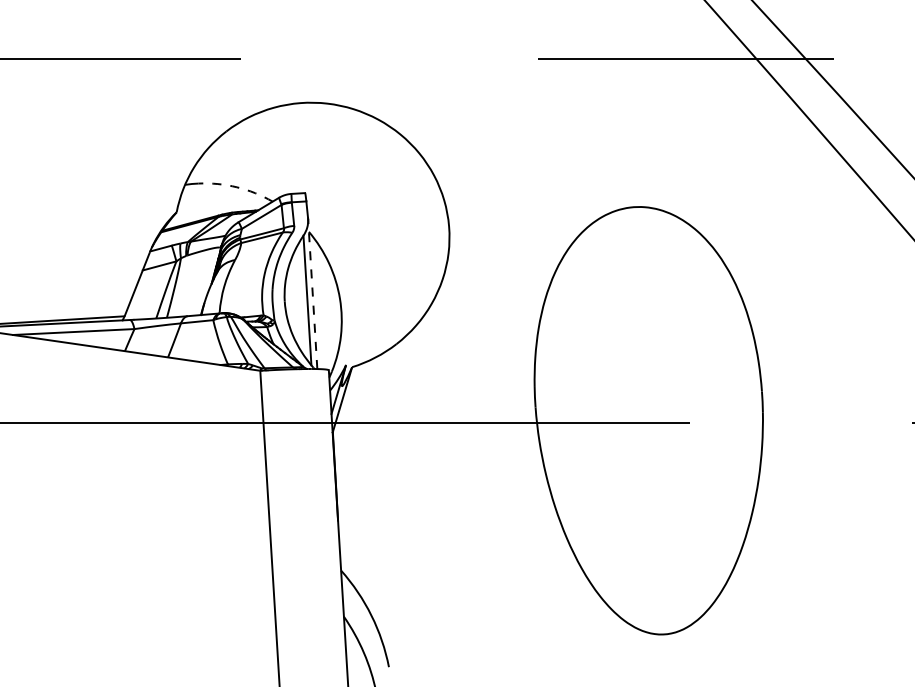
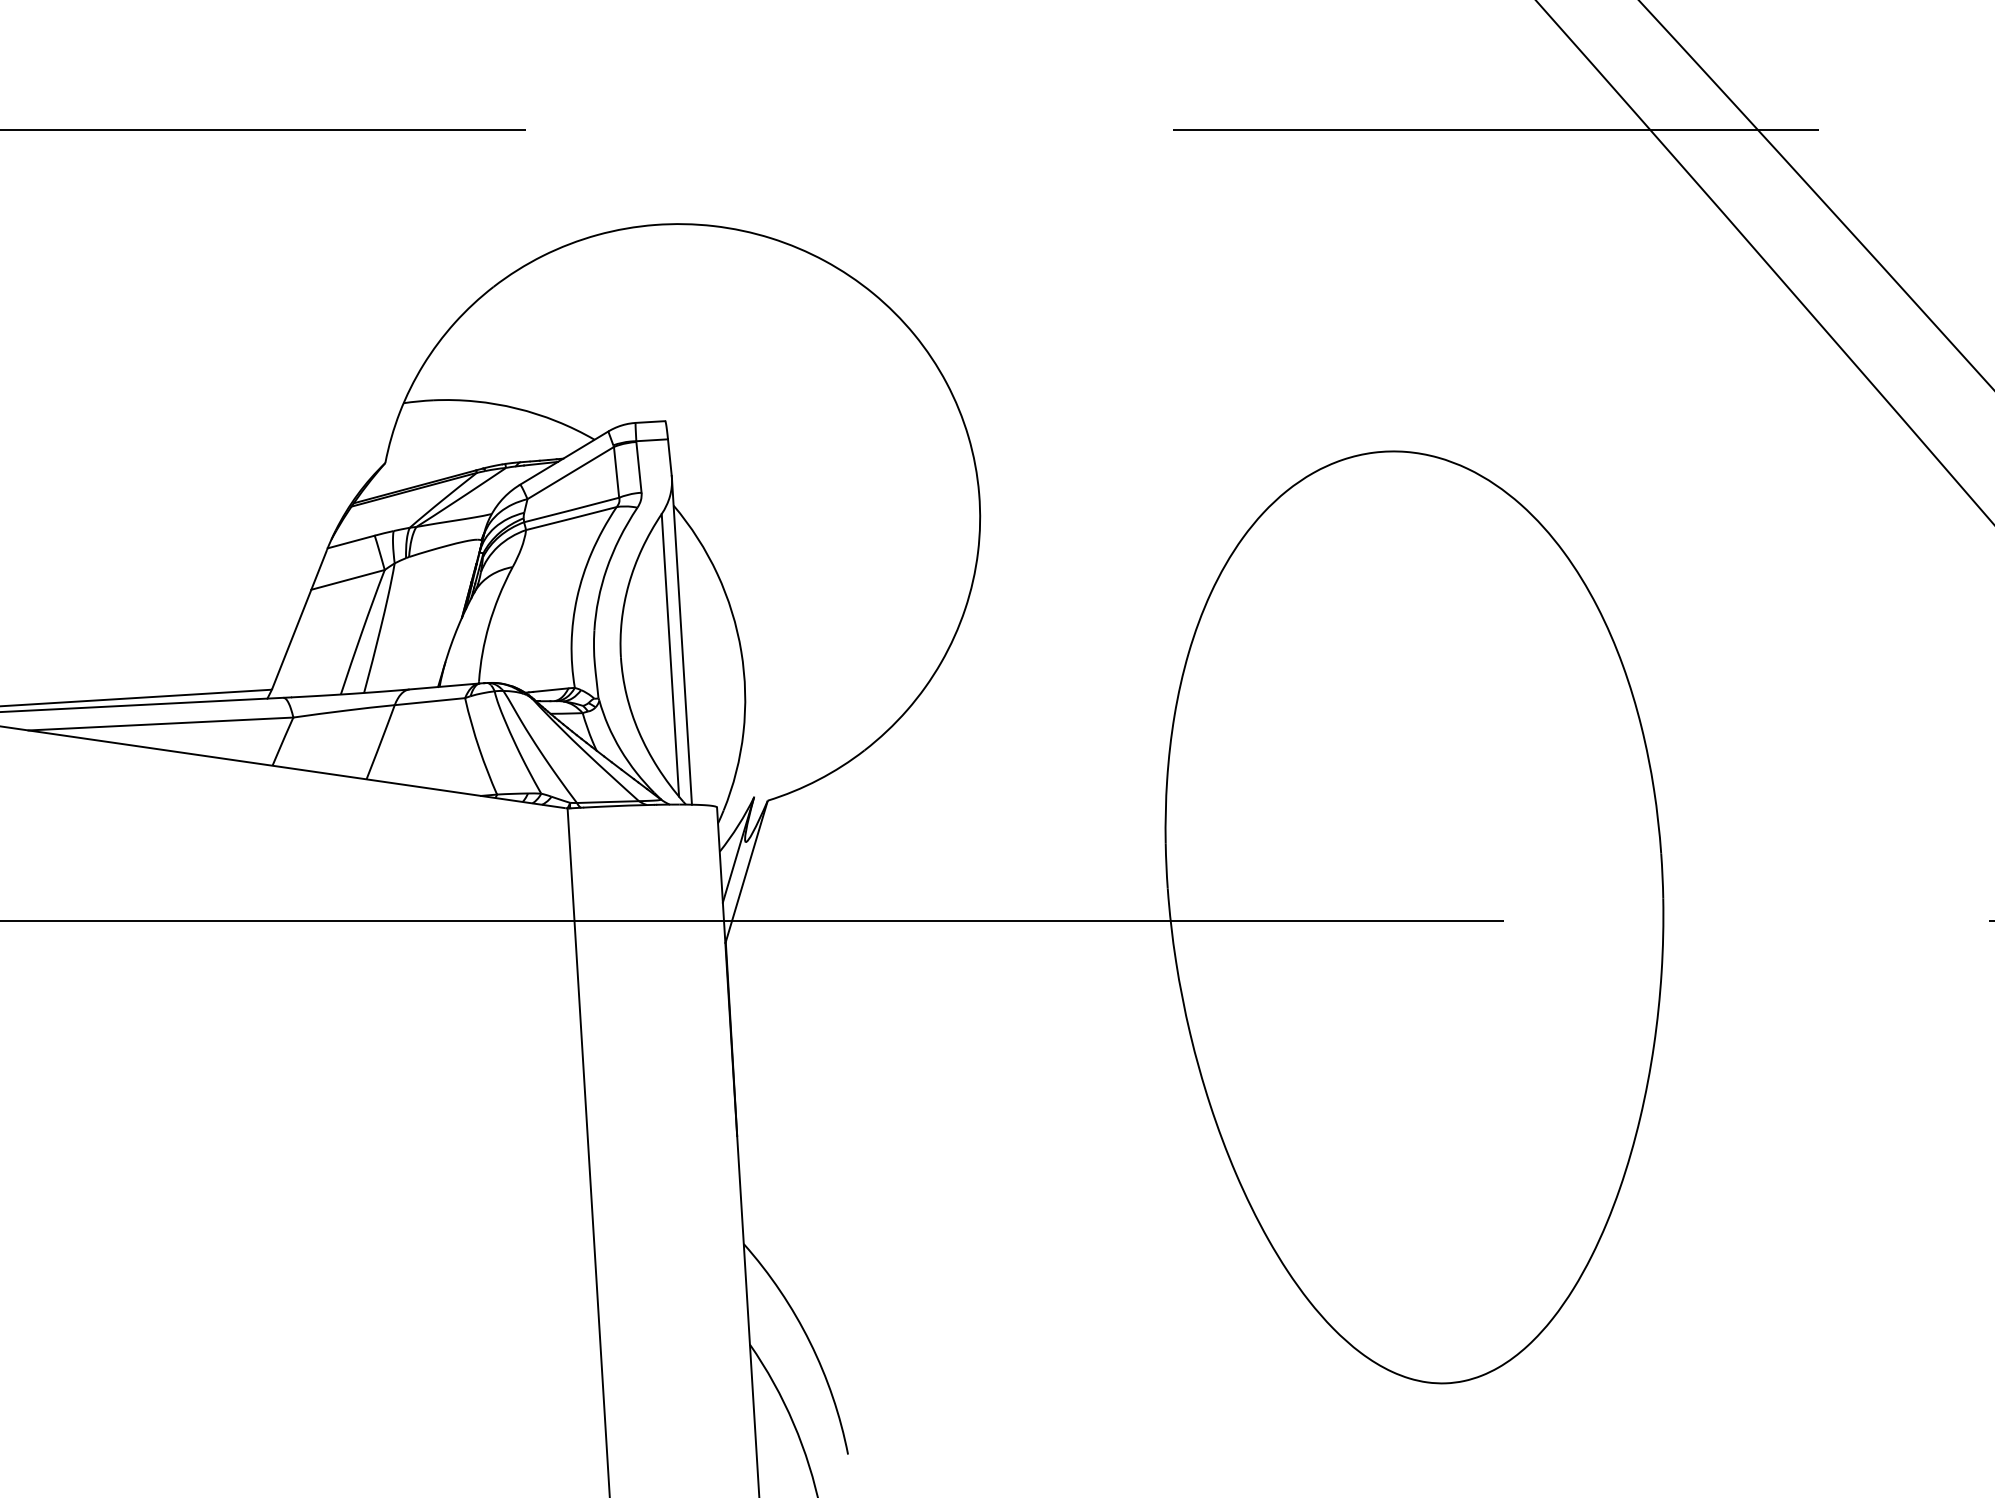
arc: (236, 187) -> (515, 408), dashed -> solid
line: (312, 293) -> (681, 640), dashed -> solid

